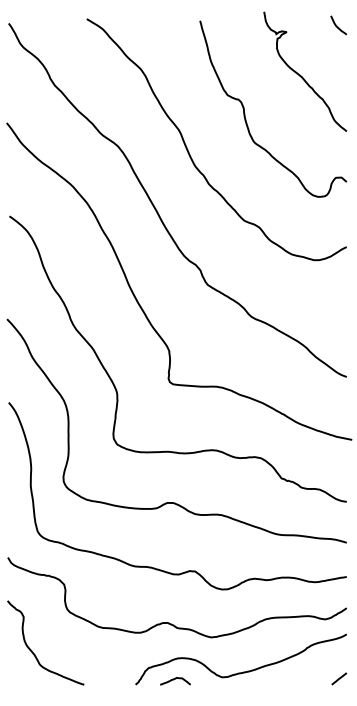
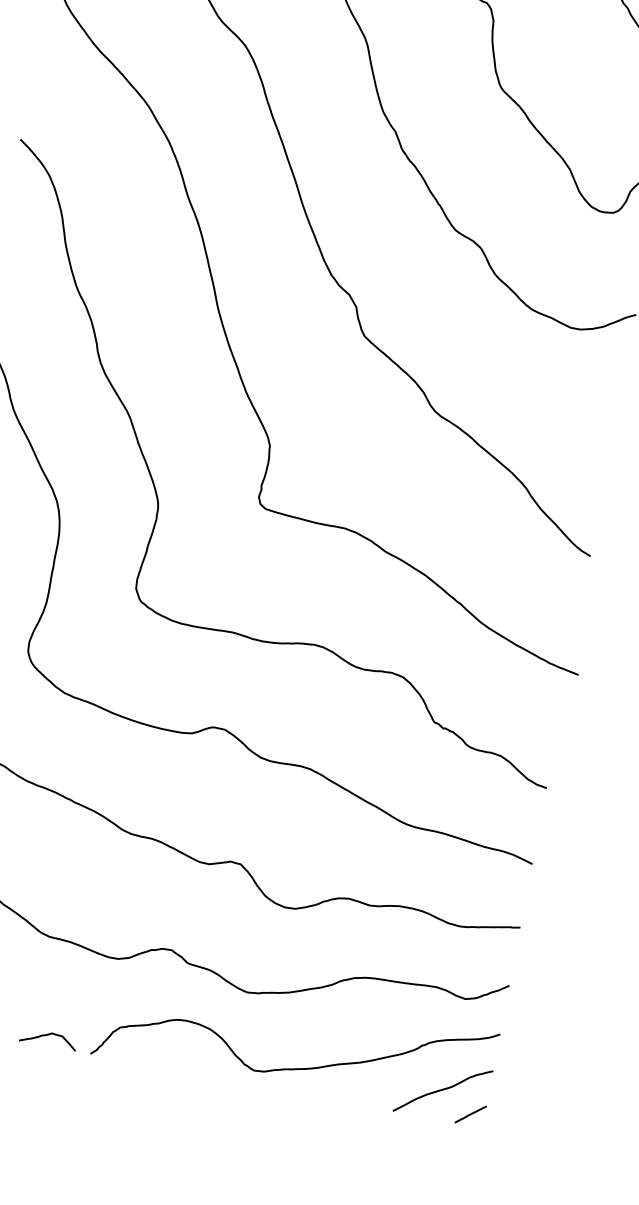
curve: (322, 669) -> (442, 1091), added
curve: (175, 679) -> (49, 1035), moved

